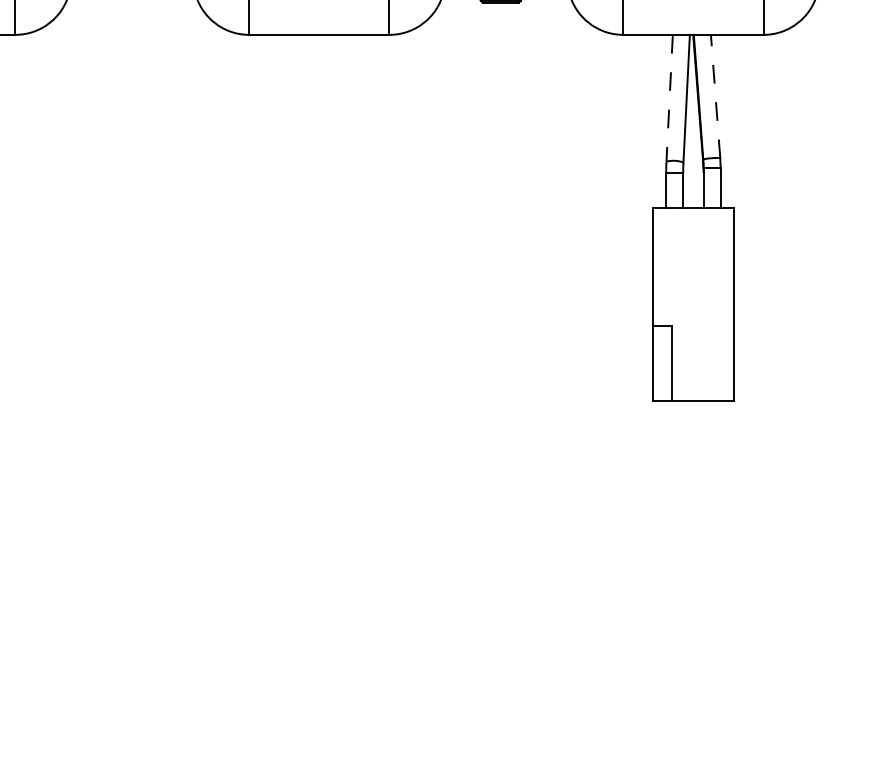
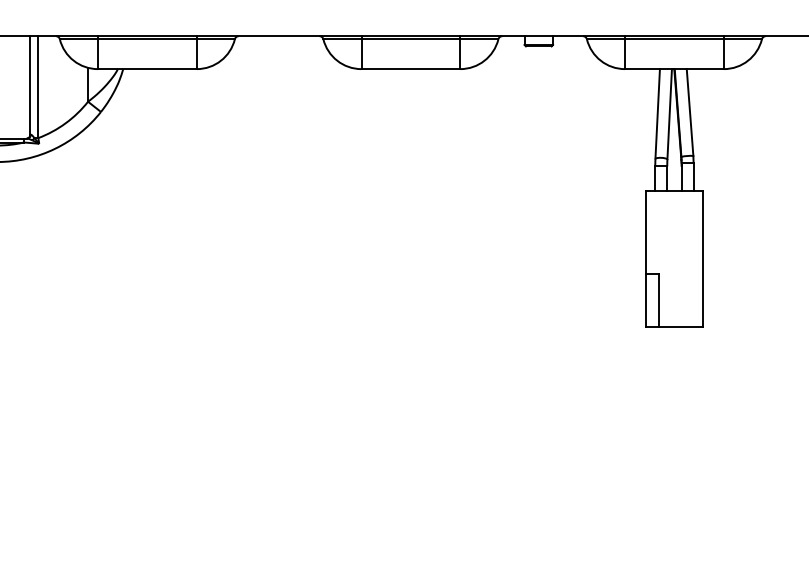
line: (716, 96) -> (690, 112), dashed -> solid
line: (669, 97) -> (657, 113), dashed -> solid

